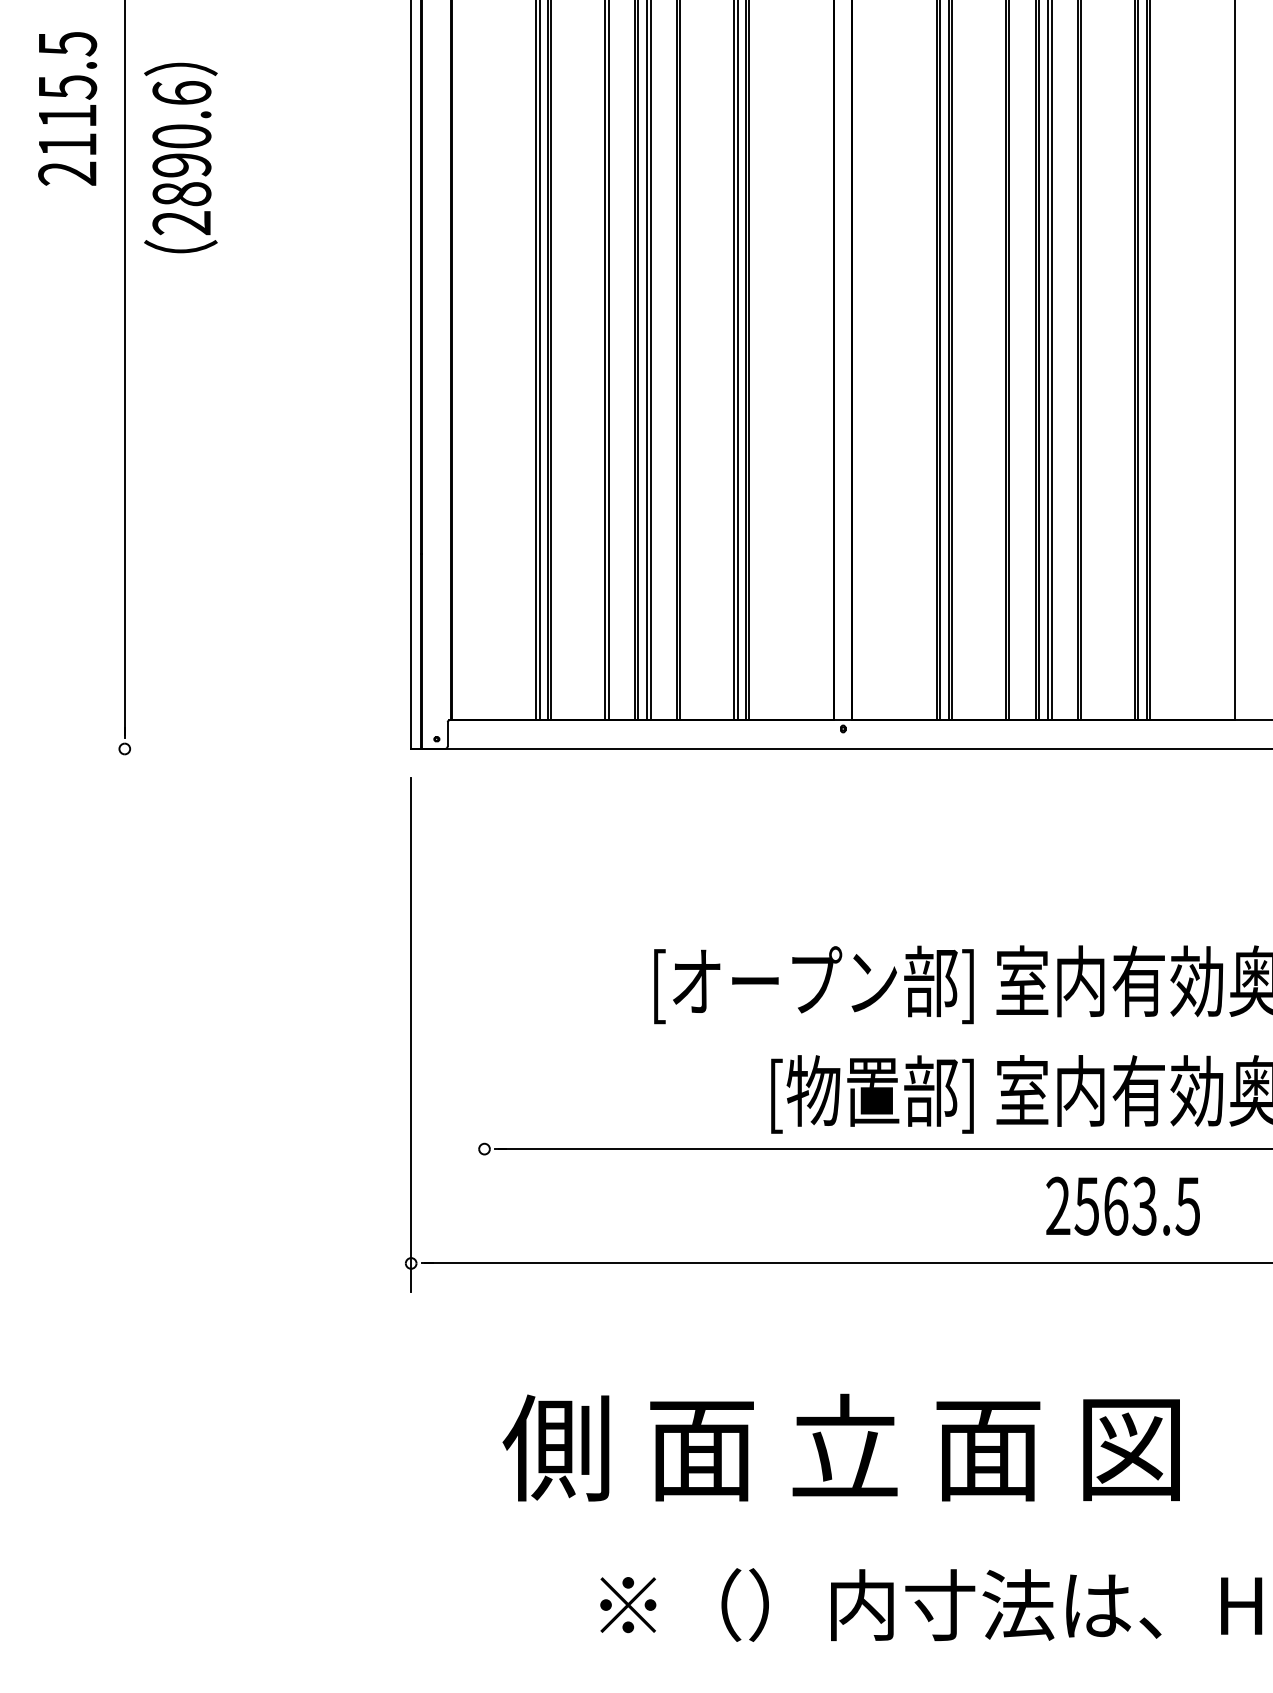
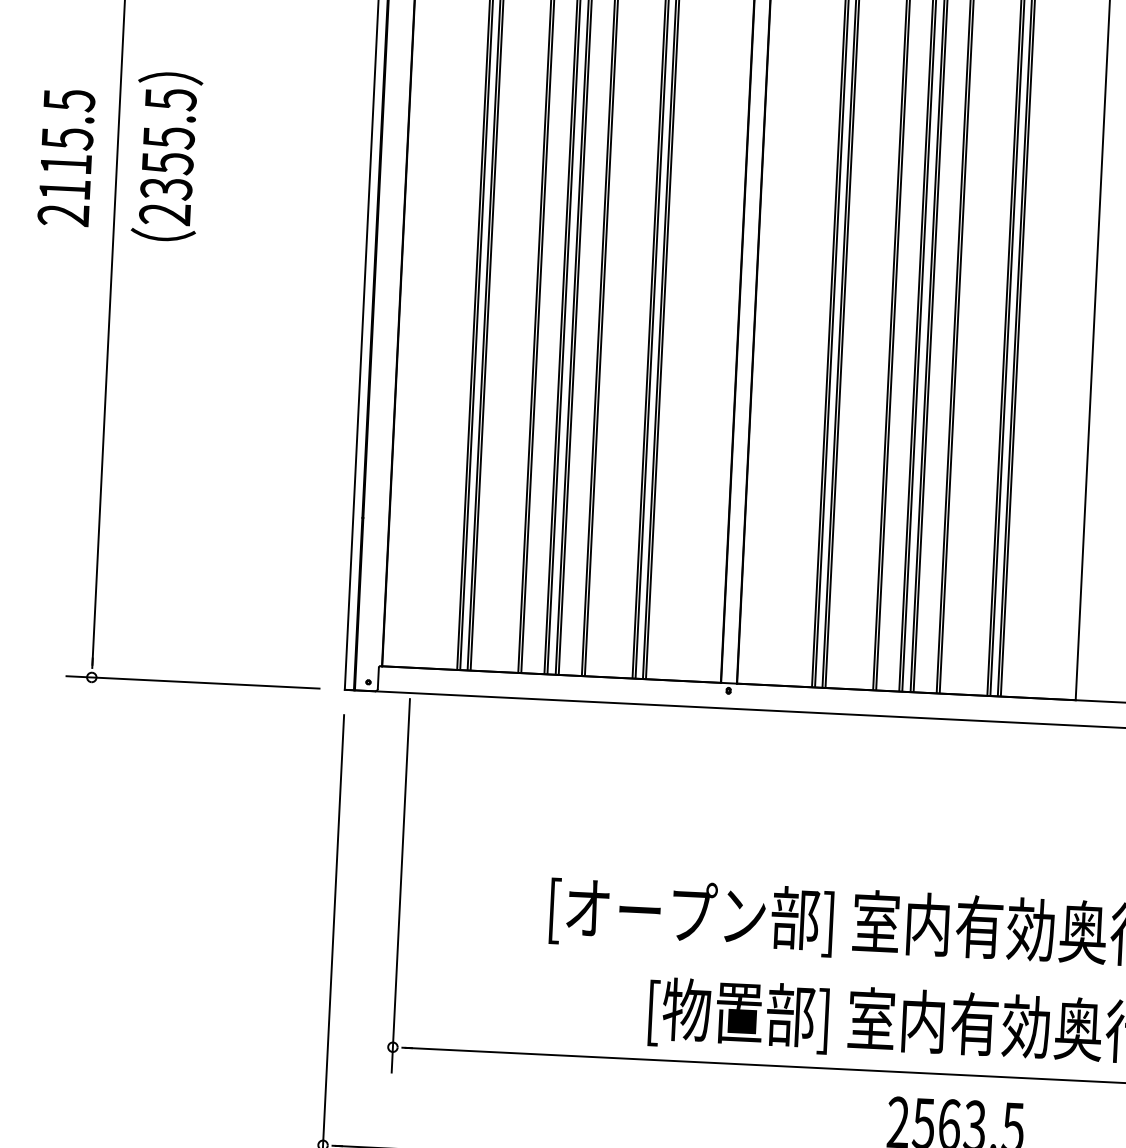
text: (67, 108) -> (66, 157), moved
text: (181, 143) -> (168, 143), 2890.6 -> 2355.5
line: (239, 749) -> (193, 682), added
line: (484, 966) -> (400, 885), added

